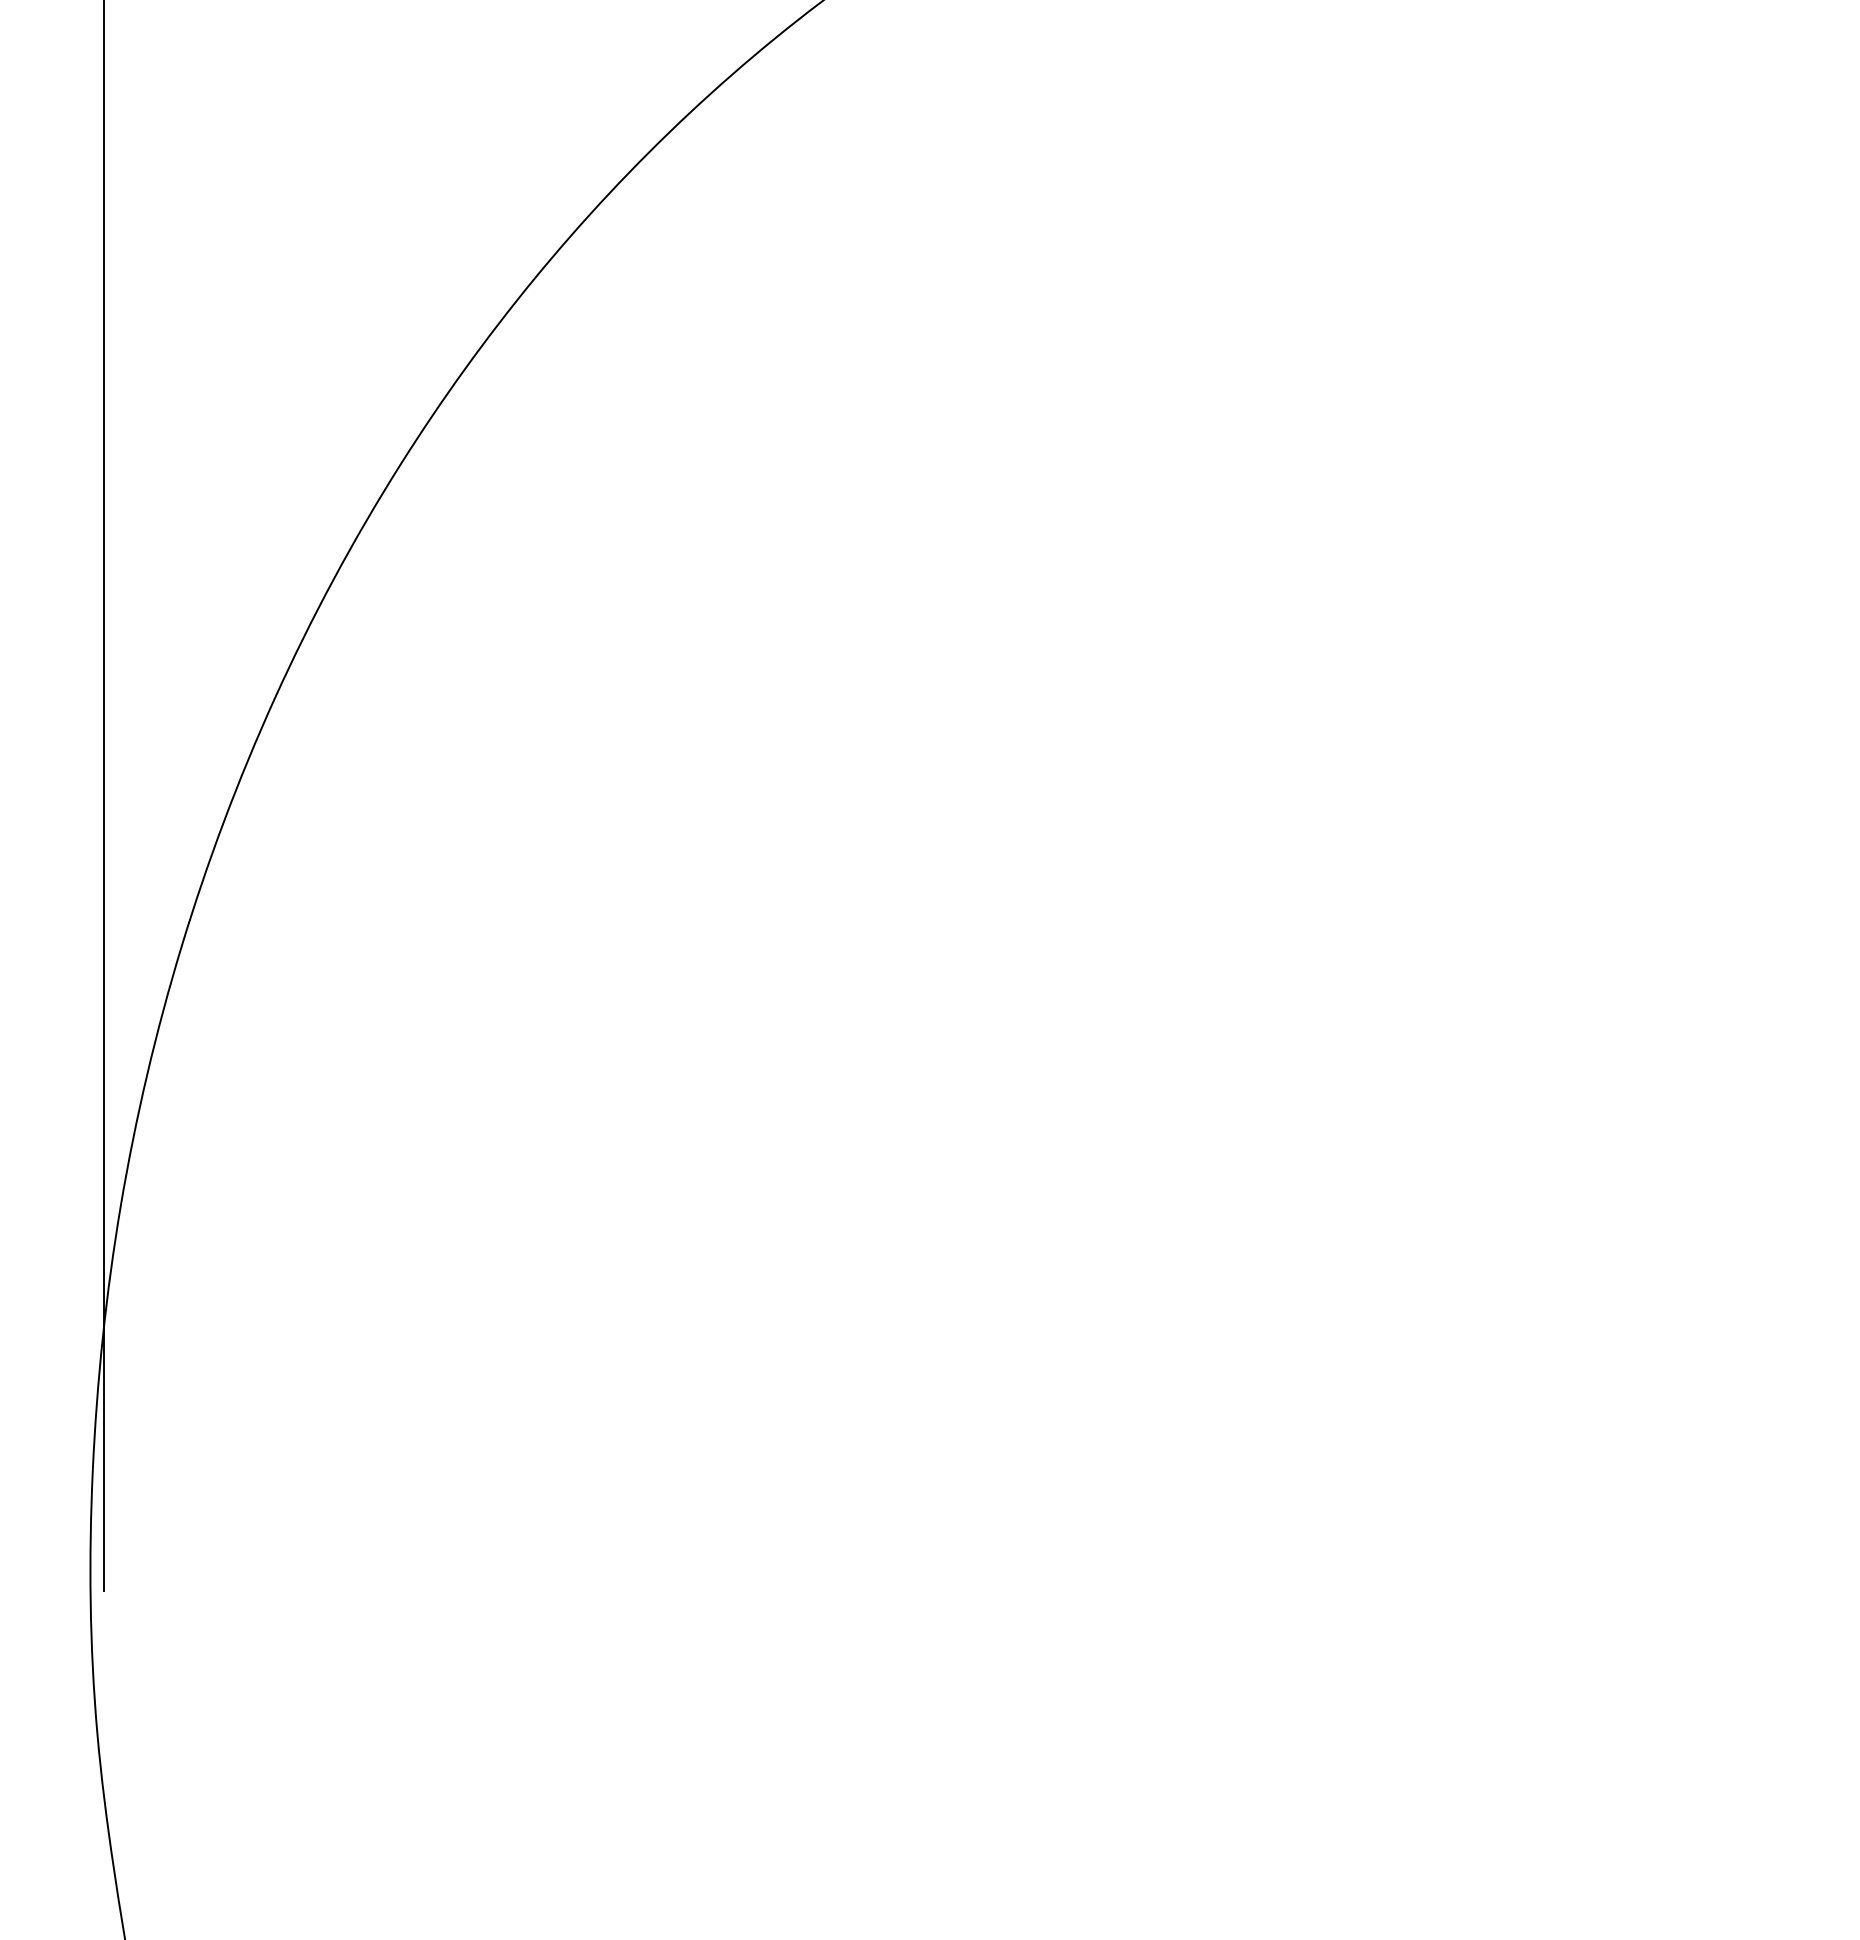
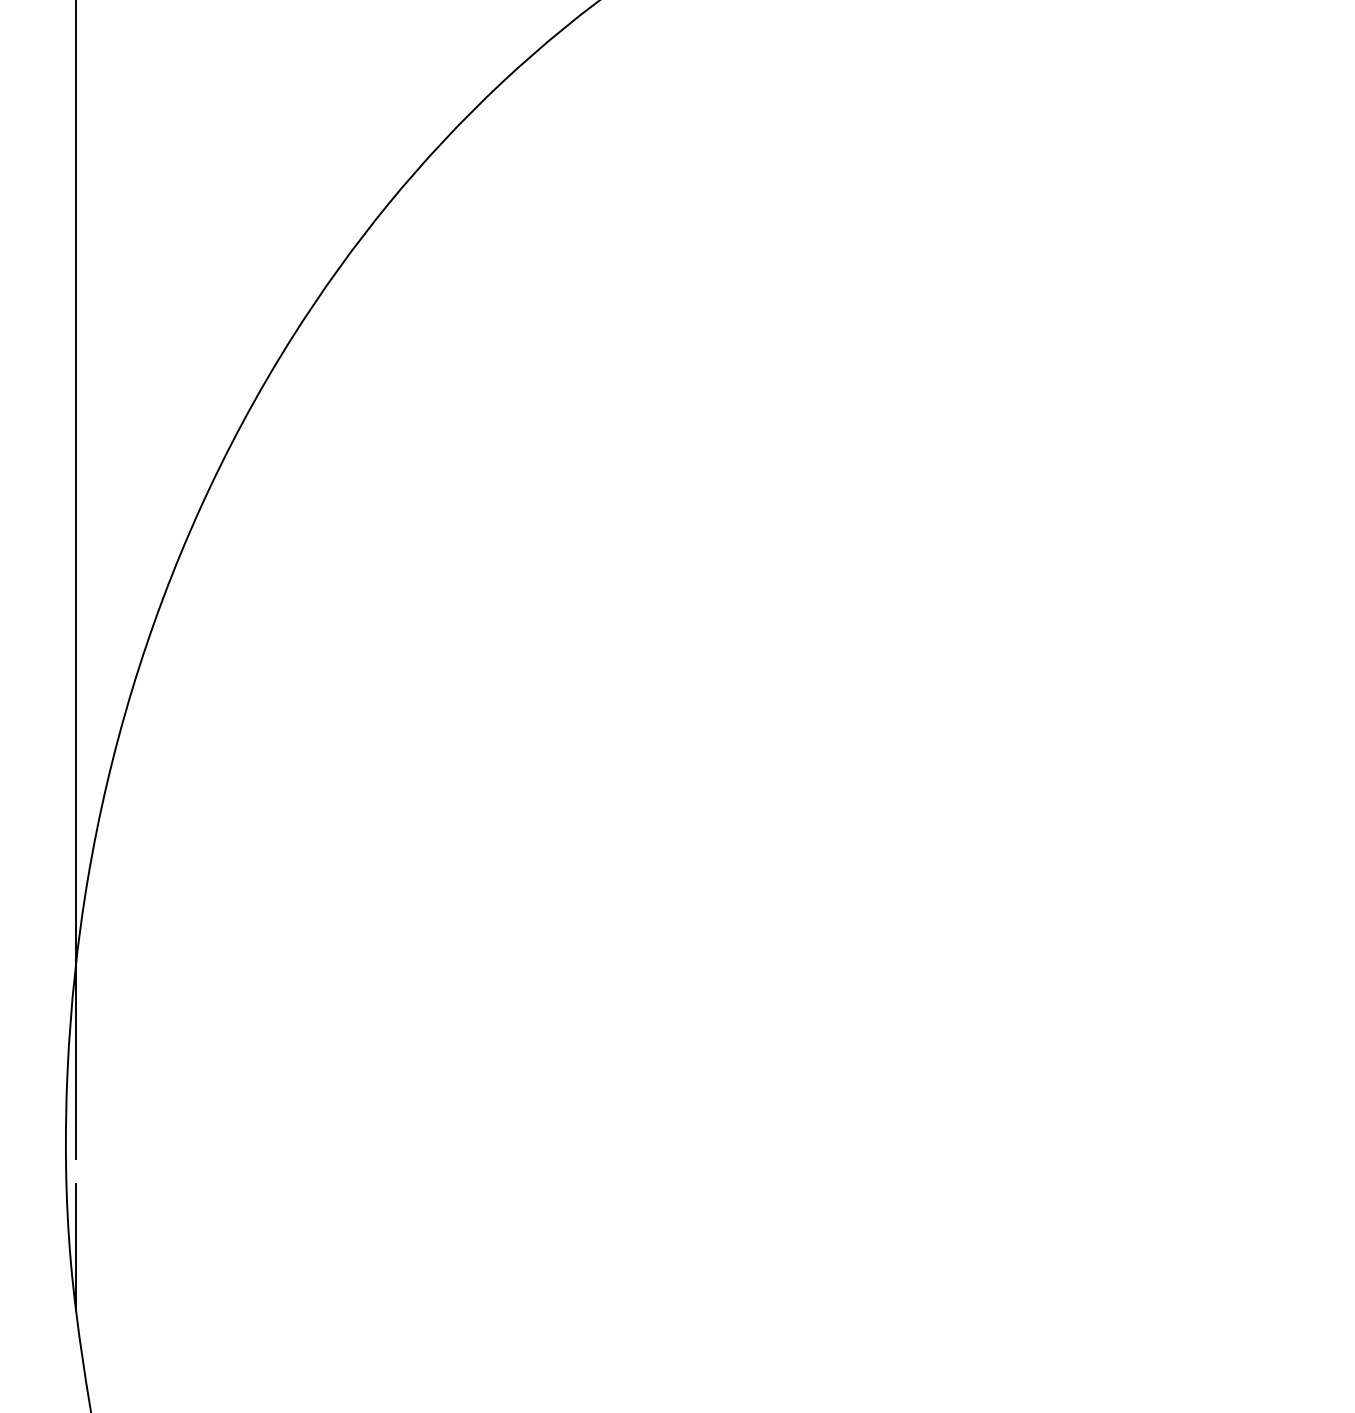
line: (103, 1712) -> (75, 1247), added

